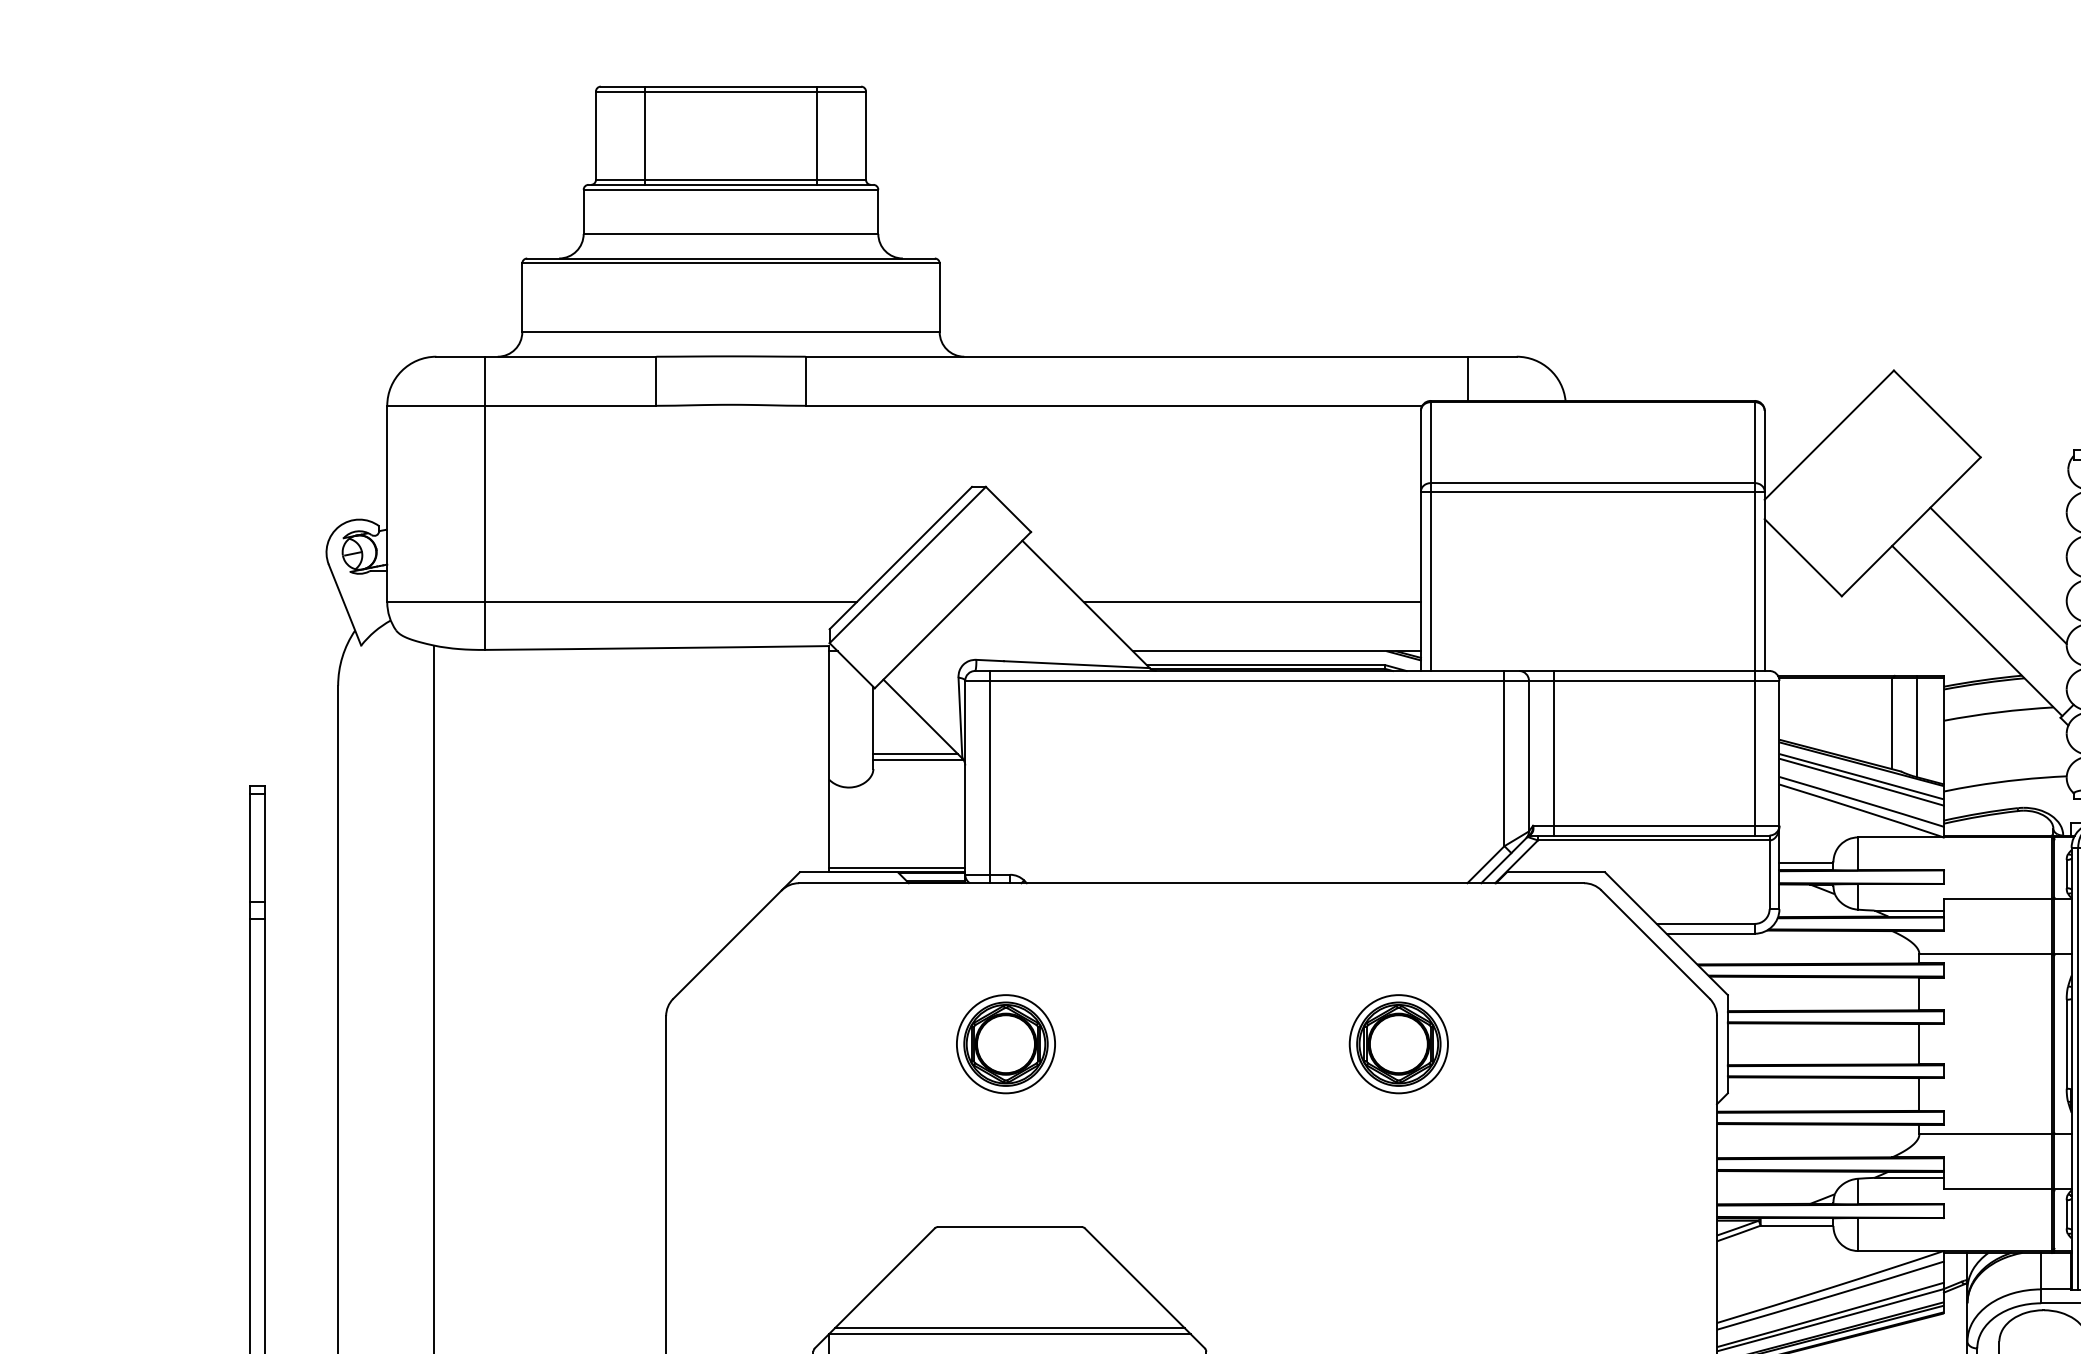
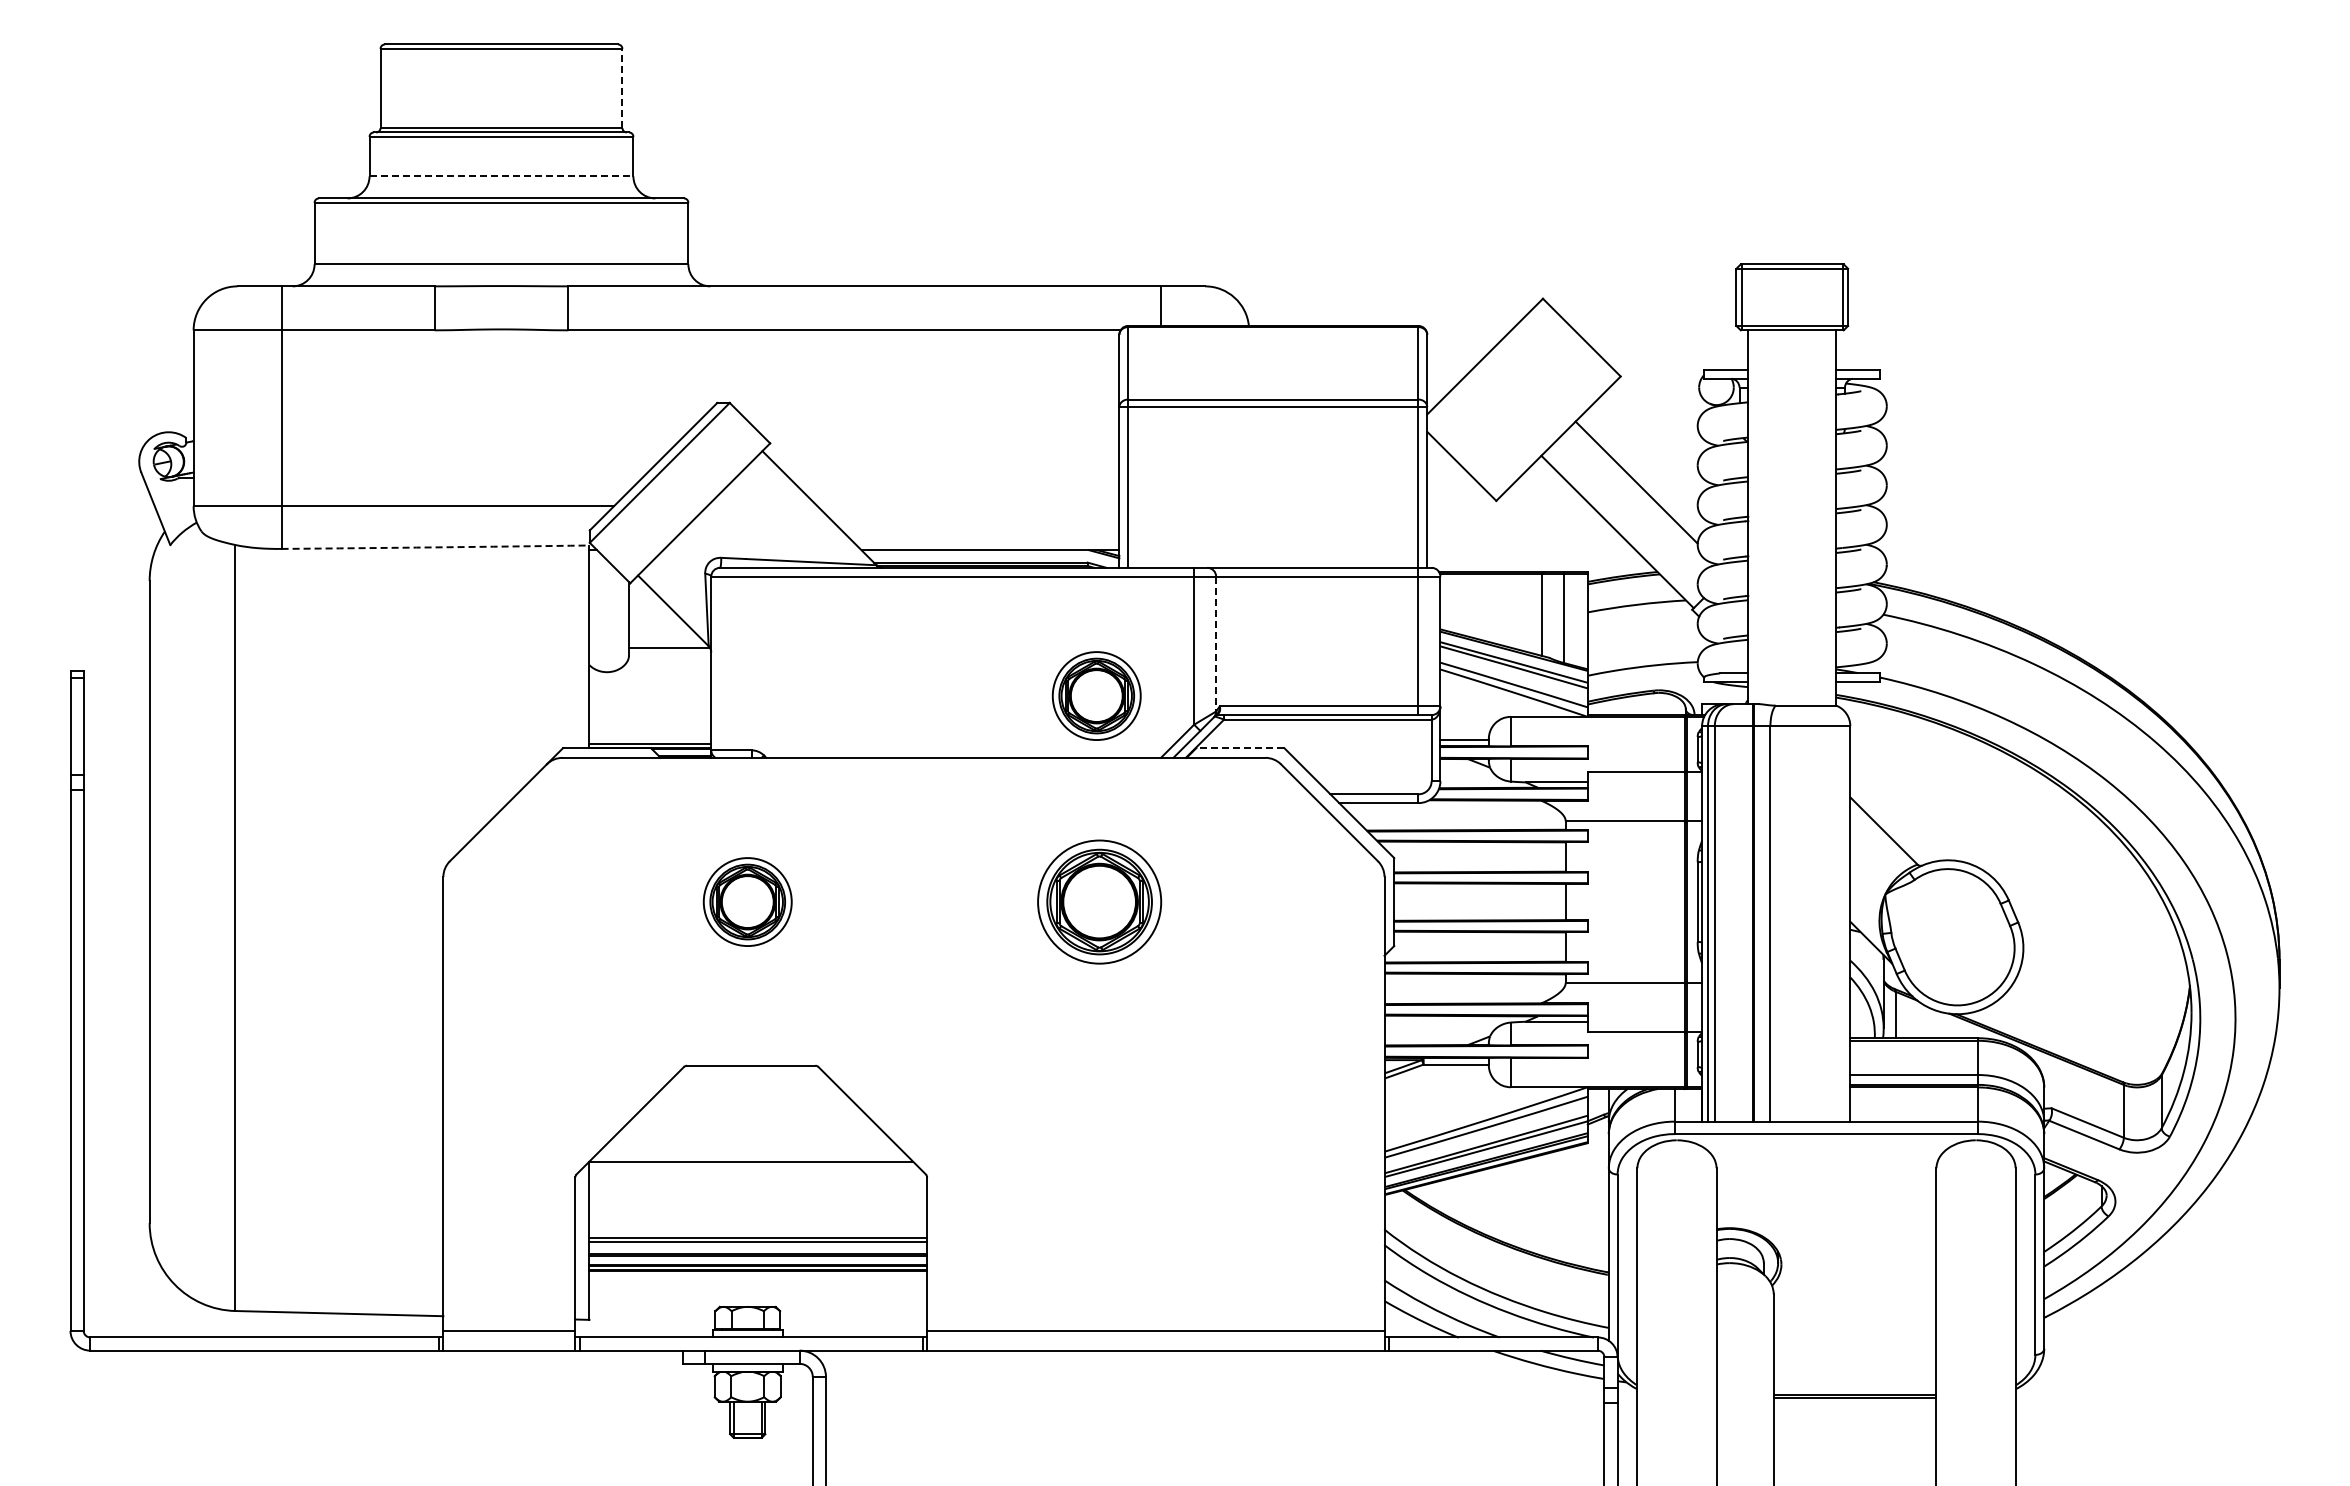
line: (645, 135) -> (424, 88), removed
line: (817, 135) -> (578, 88), removed
line: (866, 135) -> (622, 88), solid -> dashed
line: (731, 234) -> (501, 176), solid -> dashed
line: (1252, 602) -> (968, 506), removed
arc: (657, 648) -> (435, 547), solid -> dashed
line: (1553, 753) -> (1238, 641), removed
line: (915, 754) -> (666, 642), removed
line: (1529, 756) -> (1216, 644), solid -> dashed
line: (990, 776) -> (733, 662), removed
part: (1395, 813) -> (1096, 695), added
line: (1556, 872) -> (1240, 748), solid -> dashed
part: (1398, 1043) -> (1099, 901), size x1.4
line: (1009, 1328) -> (750, 1156), removed

